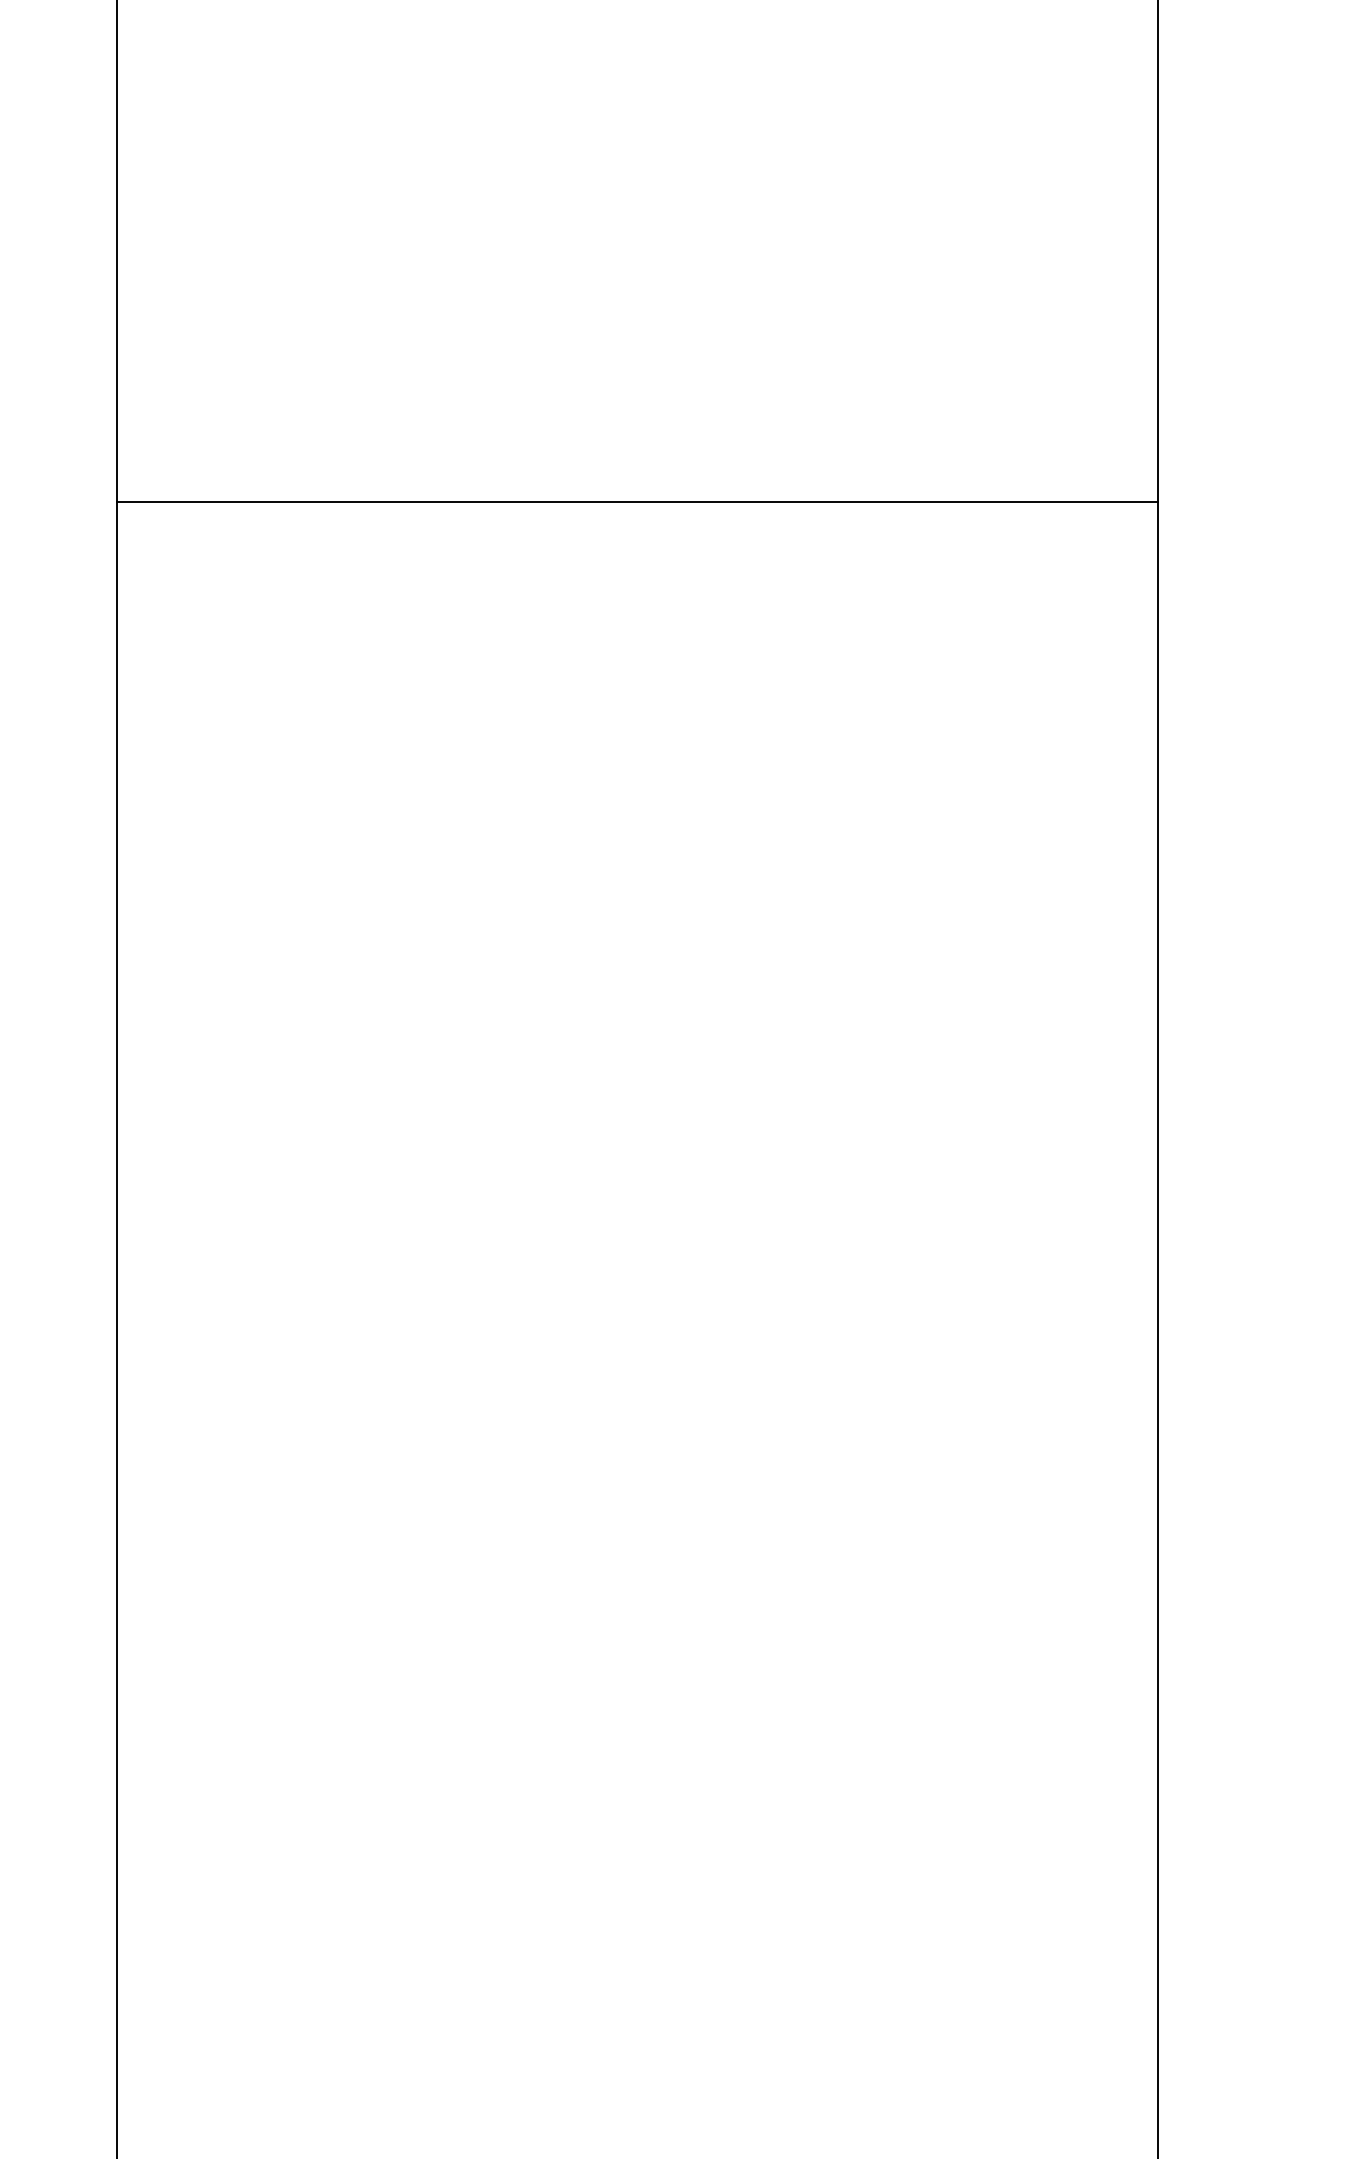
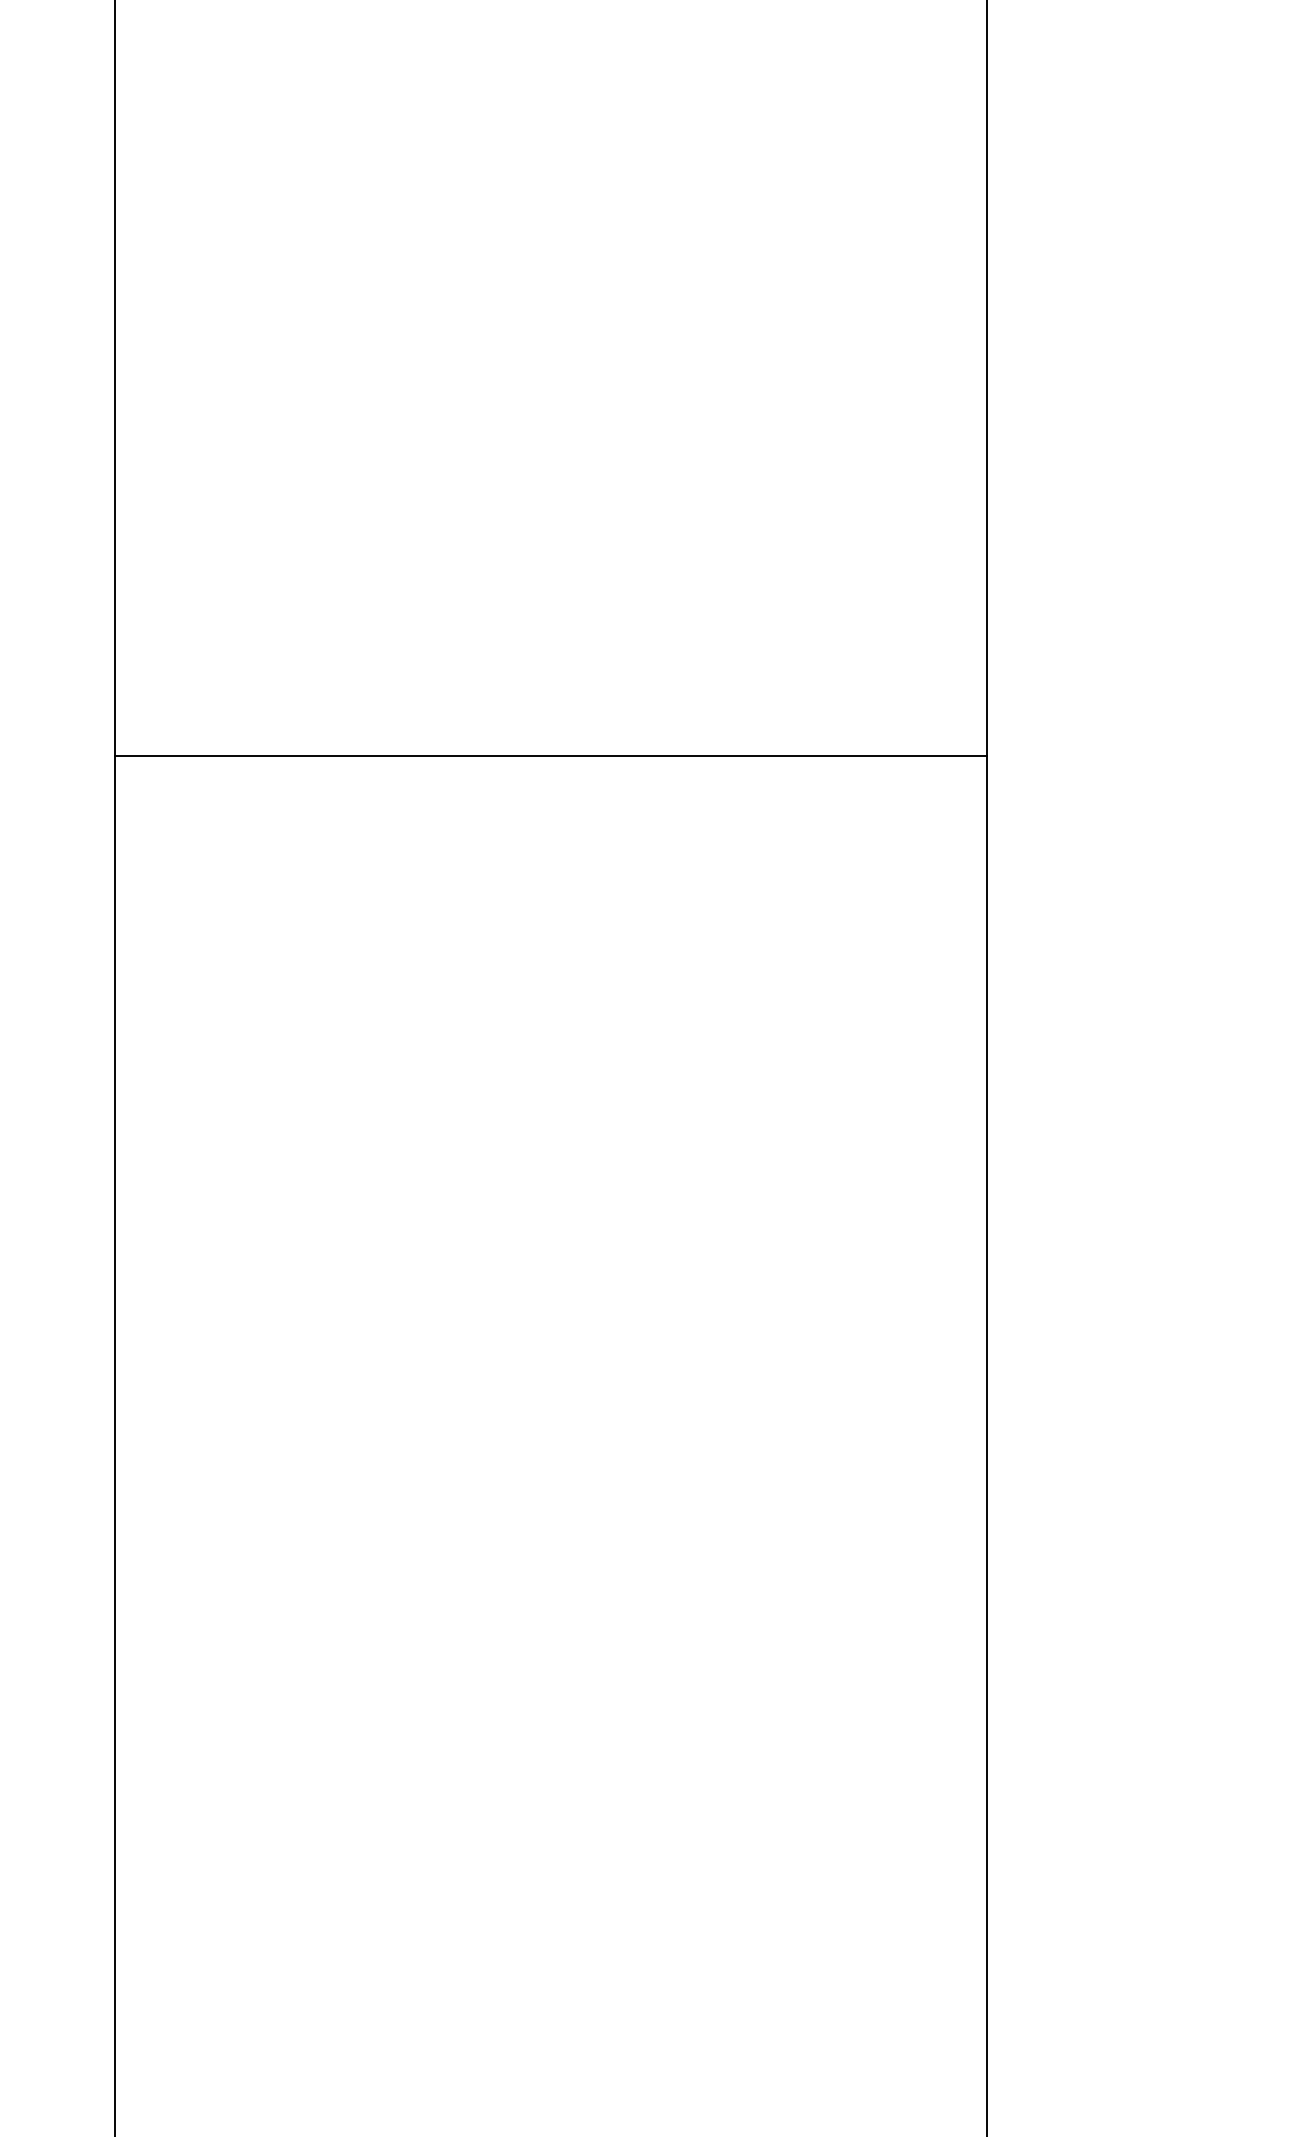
line: (637, 501) -> (550, 755), moved

